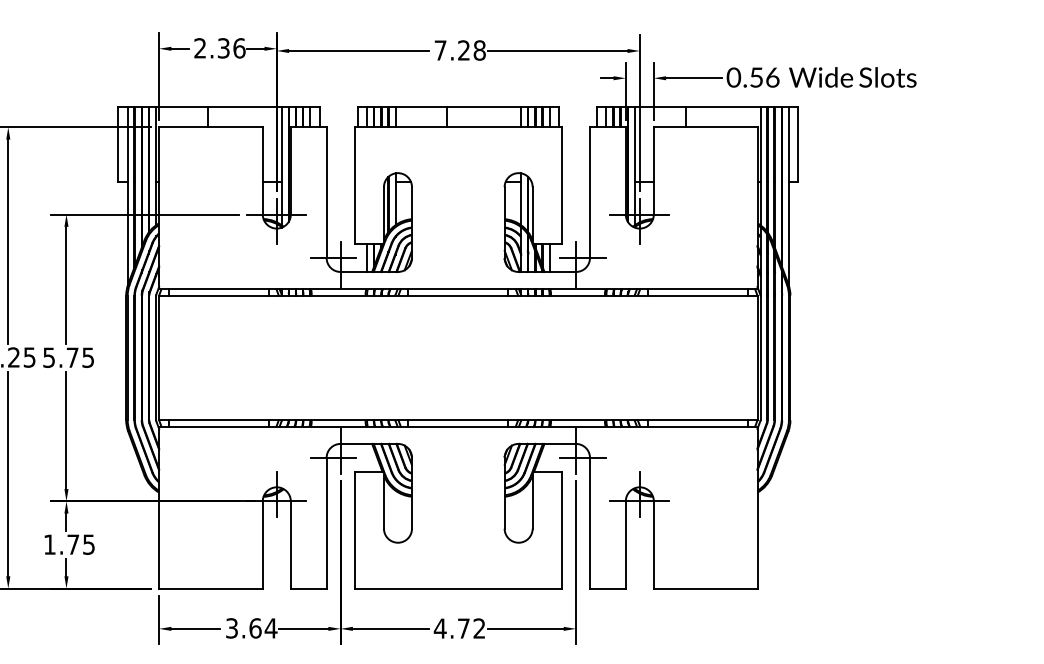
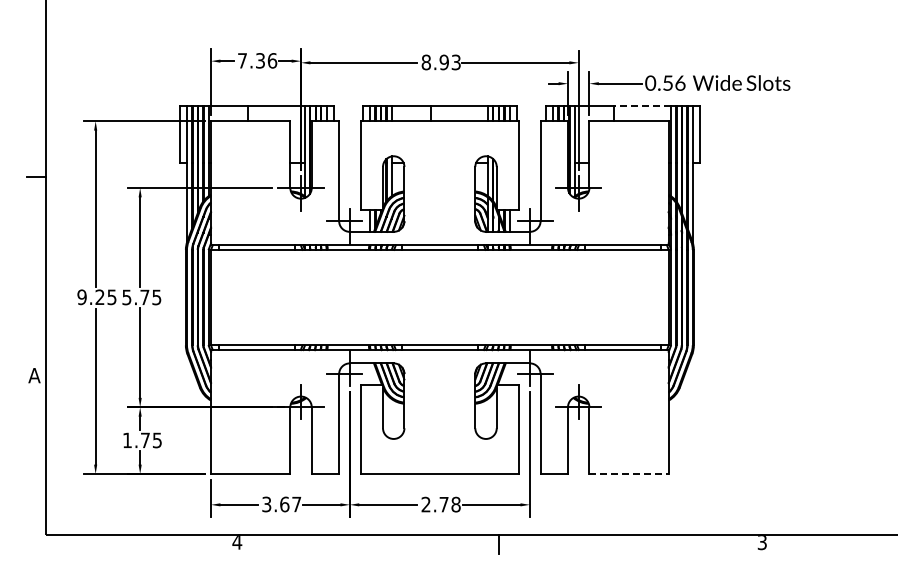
text: (200, 47) -> (242, 60), 2.36 -> 7.36
text: (459, 50) -> (440, 62), 7.28 -> 8.93
line: (723, 106) -> (642, 105), solid -> dashed
line: (706, 589) -> (629, 474), solid -> dashed
text: (270, 628) -> (296, 504), 3.64 -> 3.67
text: (459, 628) -> (440, 504), 4.72 -> 2.78

